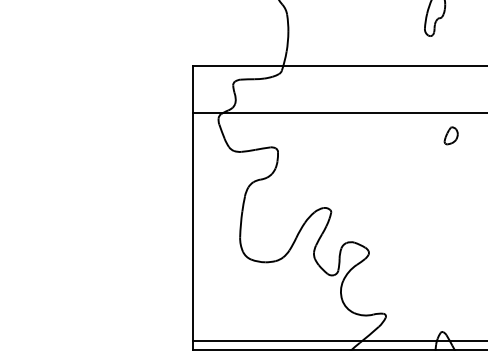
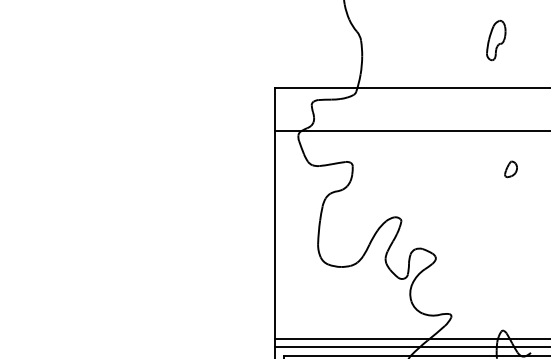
part: (450, 135) -> (510, 169), moved

